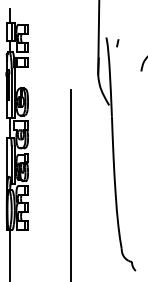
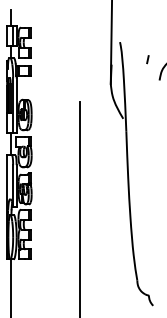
line: (117, 43) -> (147, 59), moved

